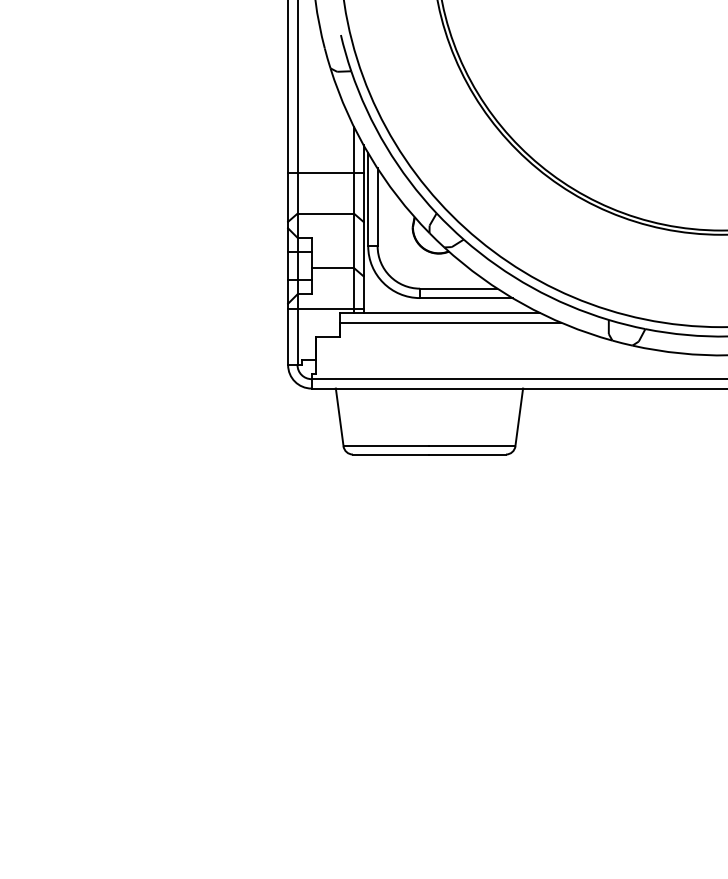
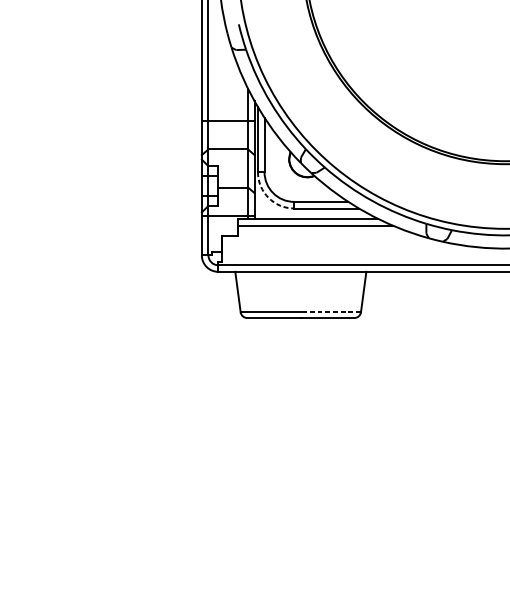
arc: (383, 282) -> (268, 197), solid -> dashed
line: (472, 446) -> (330, 312), solid -> dashed

